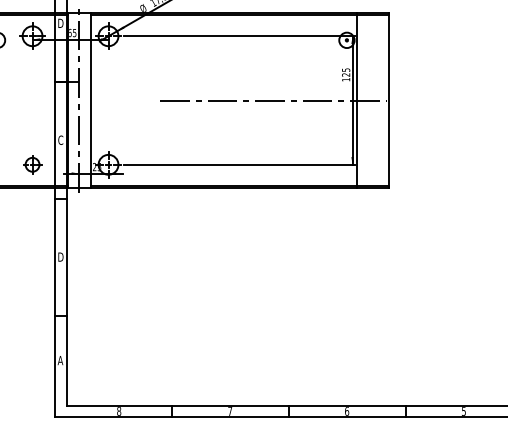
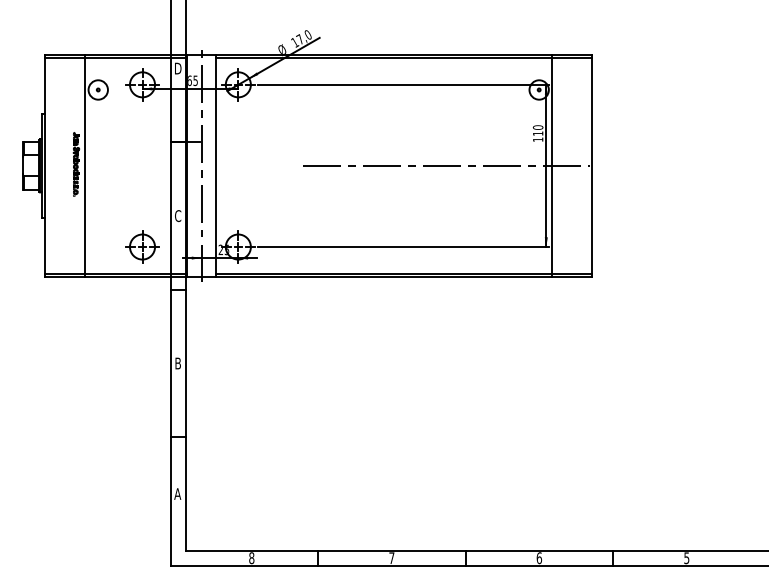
text: (345, 72) -> (537, 130), 125 -> 110
part: (32, 164) -> (142, 246), size x1.43
text: (61, 257) -> (178, 363), D -> B

